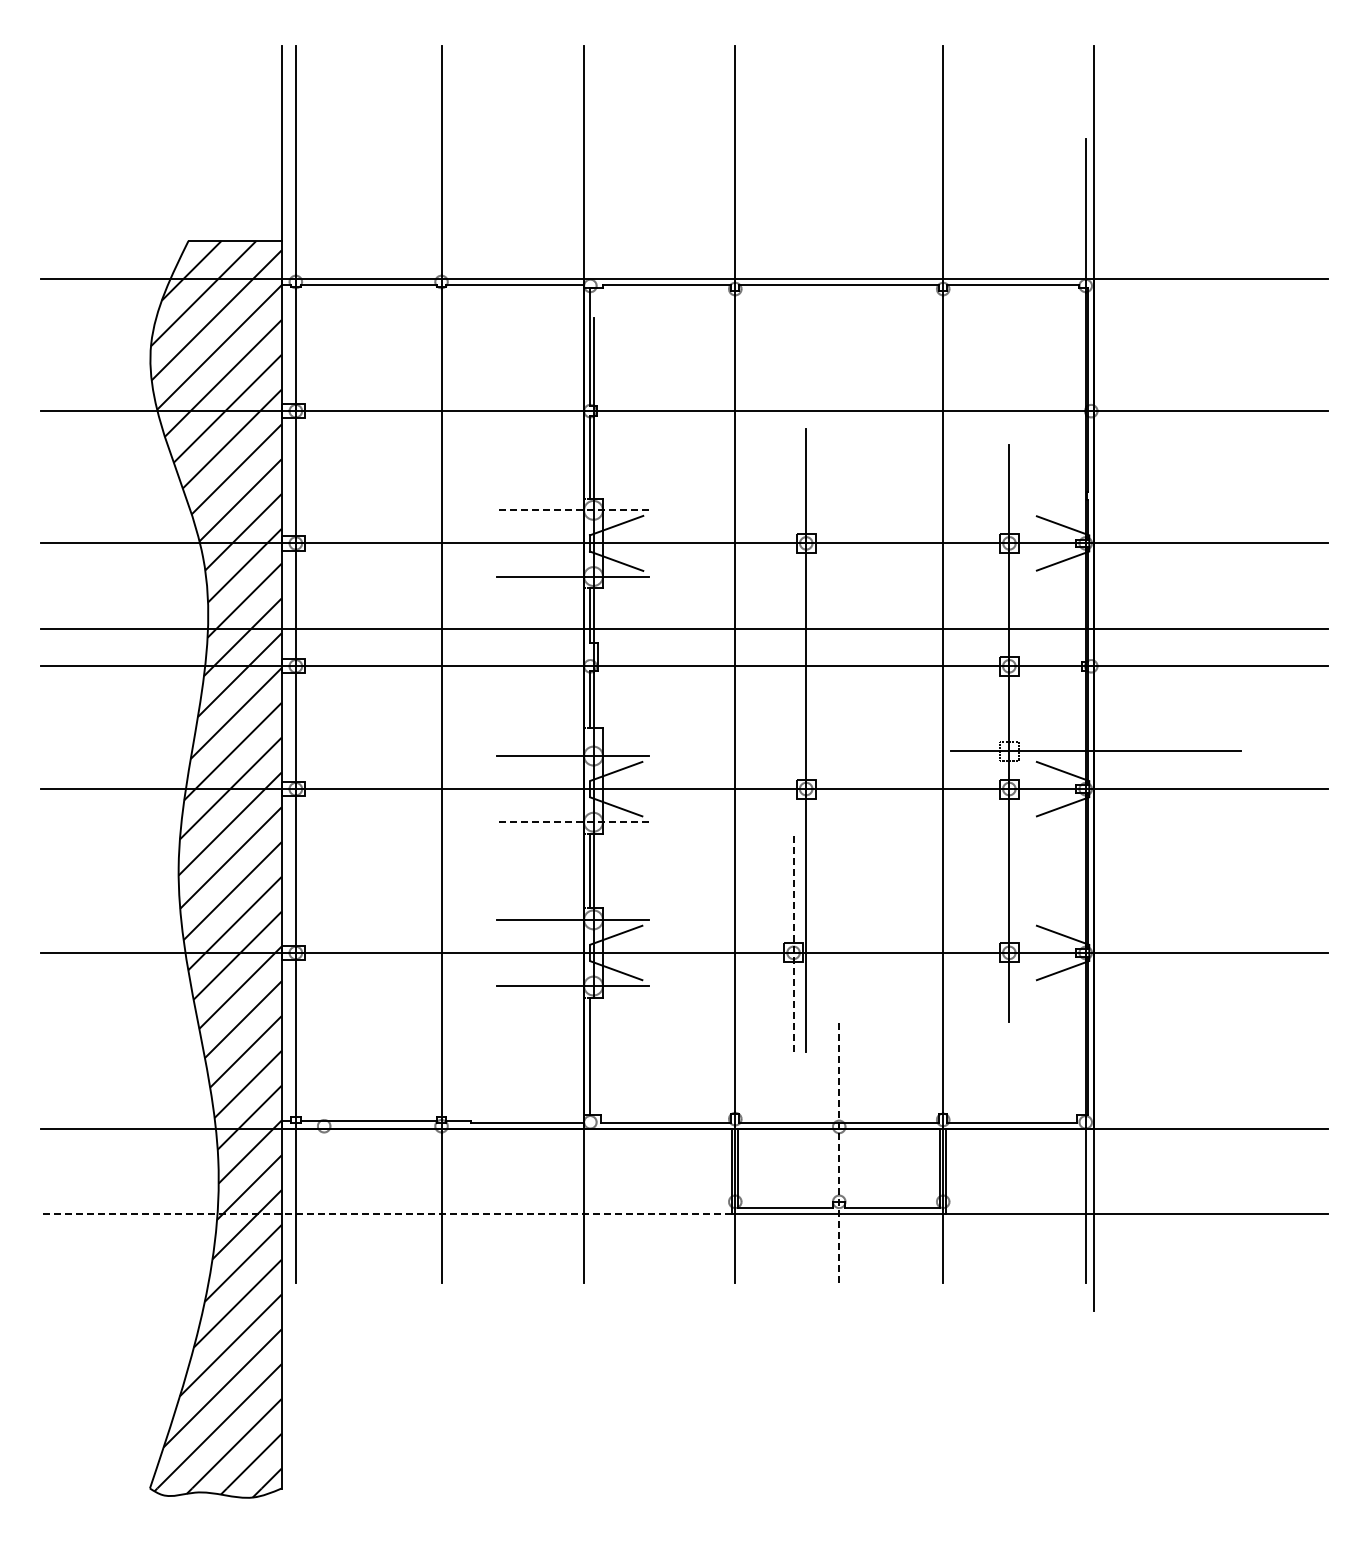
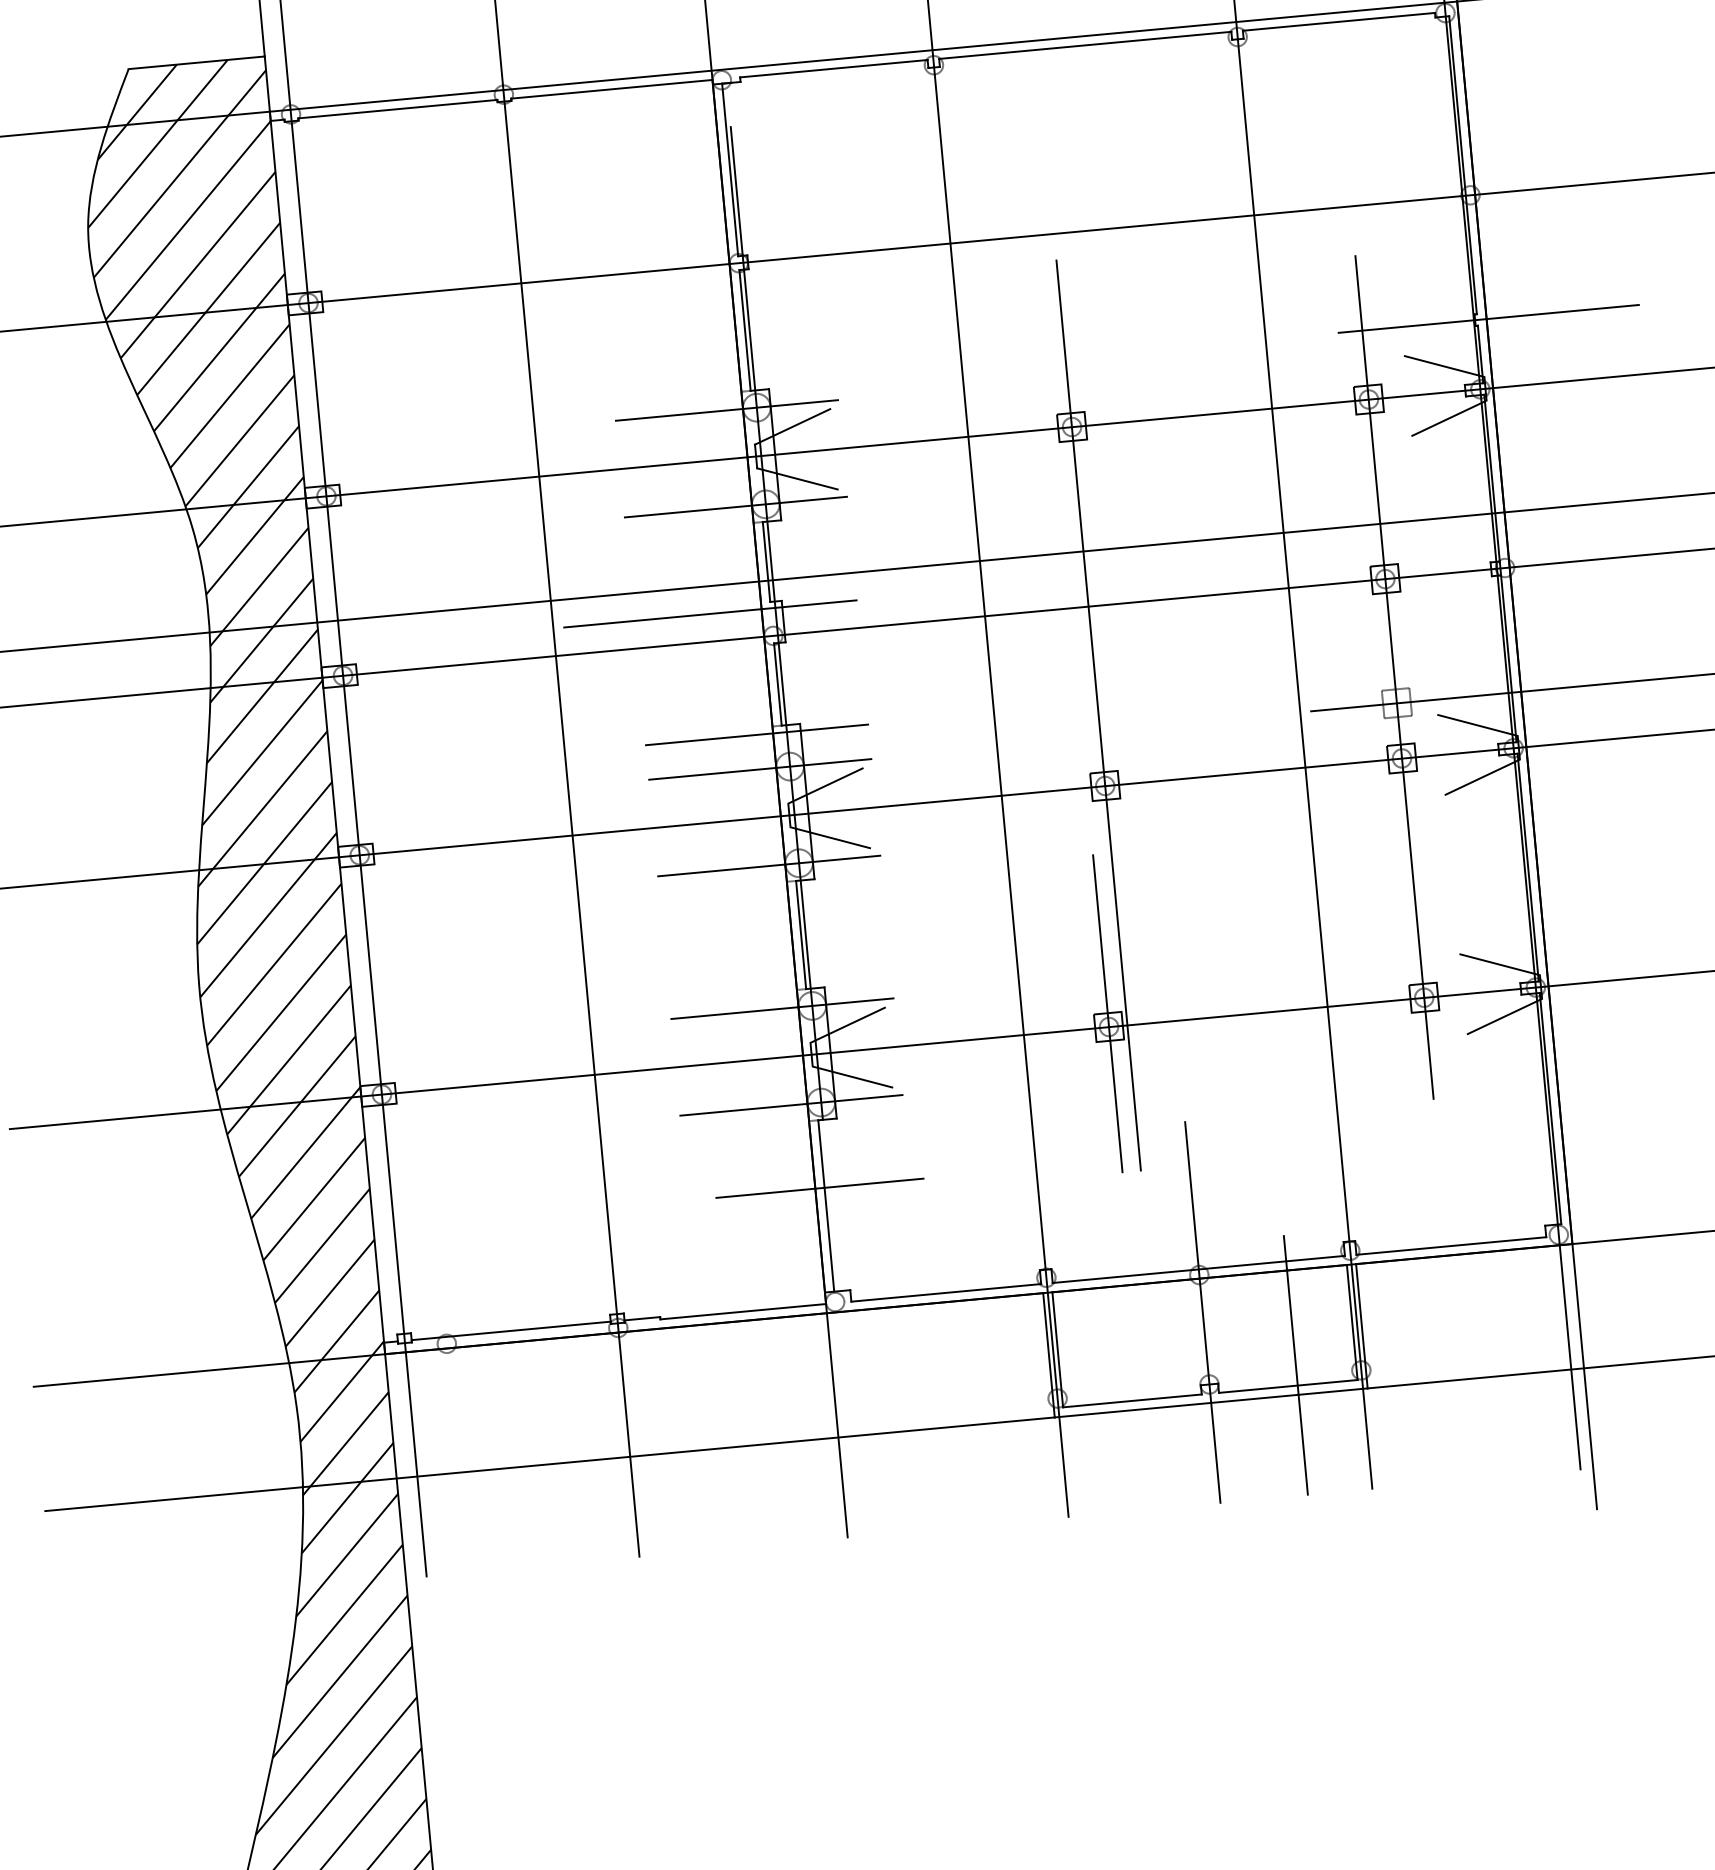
line: (1095, 496) -> (1488, 319), added
line: (572, 510) -> (726, 410), dashed -> solid
line: (548, 647) -> (709, 614), added
line: (573, 732) -> (757, 734), added
line: (572, 822) -> (768, 866), dashed -> solid
line: (793, 943) -> (1107, 1013), dashed -> solid
line: (587, 1044) -> (820, 1188), added
line: (839, 1152) -> (1203, 1312), dashed -> solid
line: (899, 1193) -> (1296, 1364), added
line: (386, 1214) -> (549, 1464), dashed -> solid

